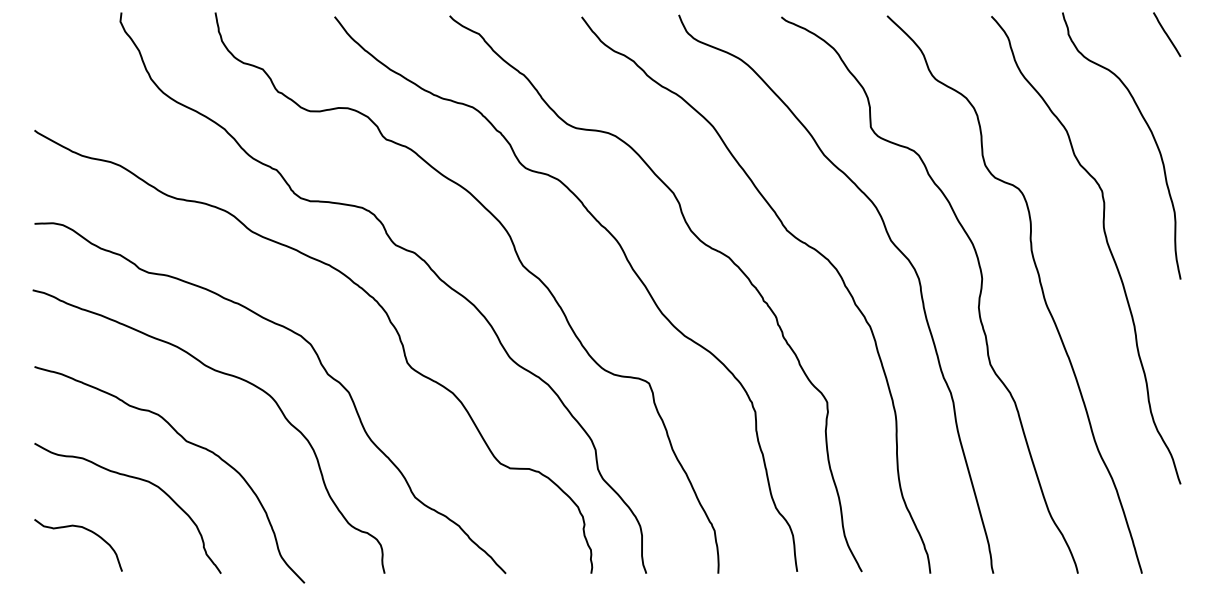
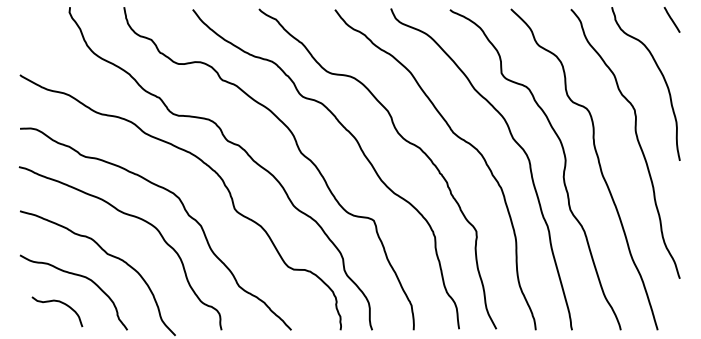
curve: (85, 530) -> (61, 303), moved

